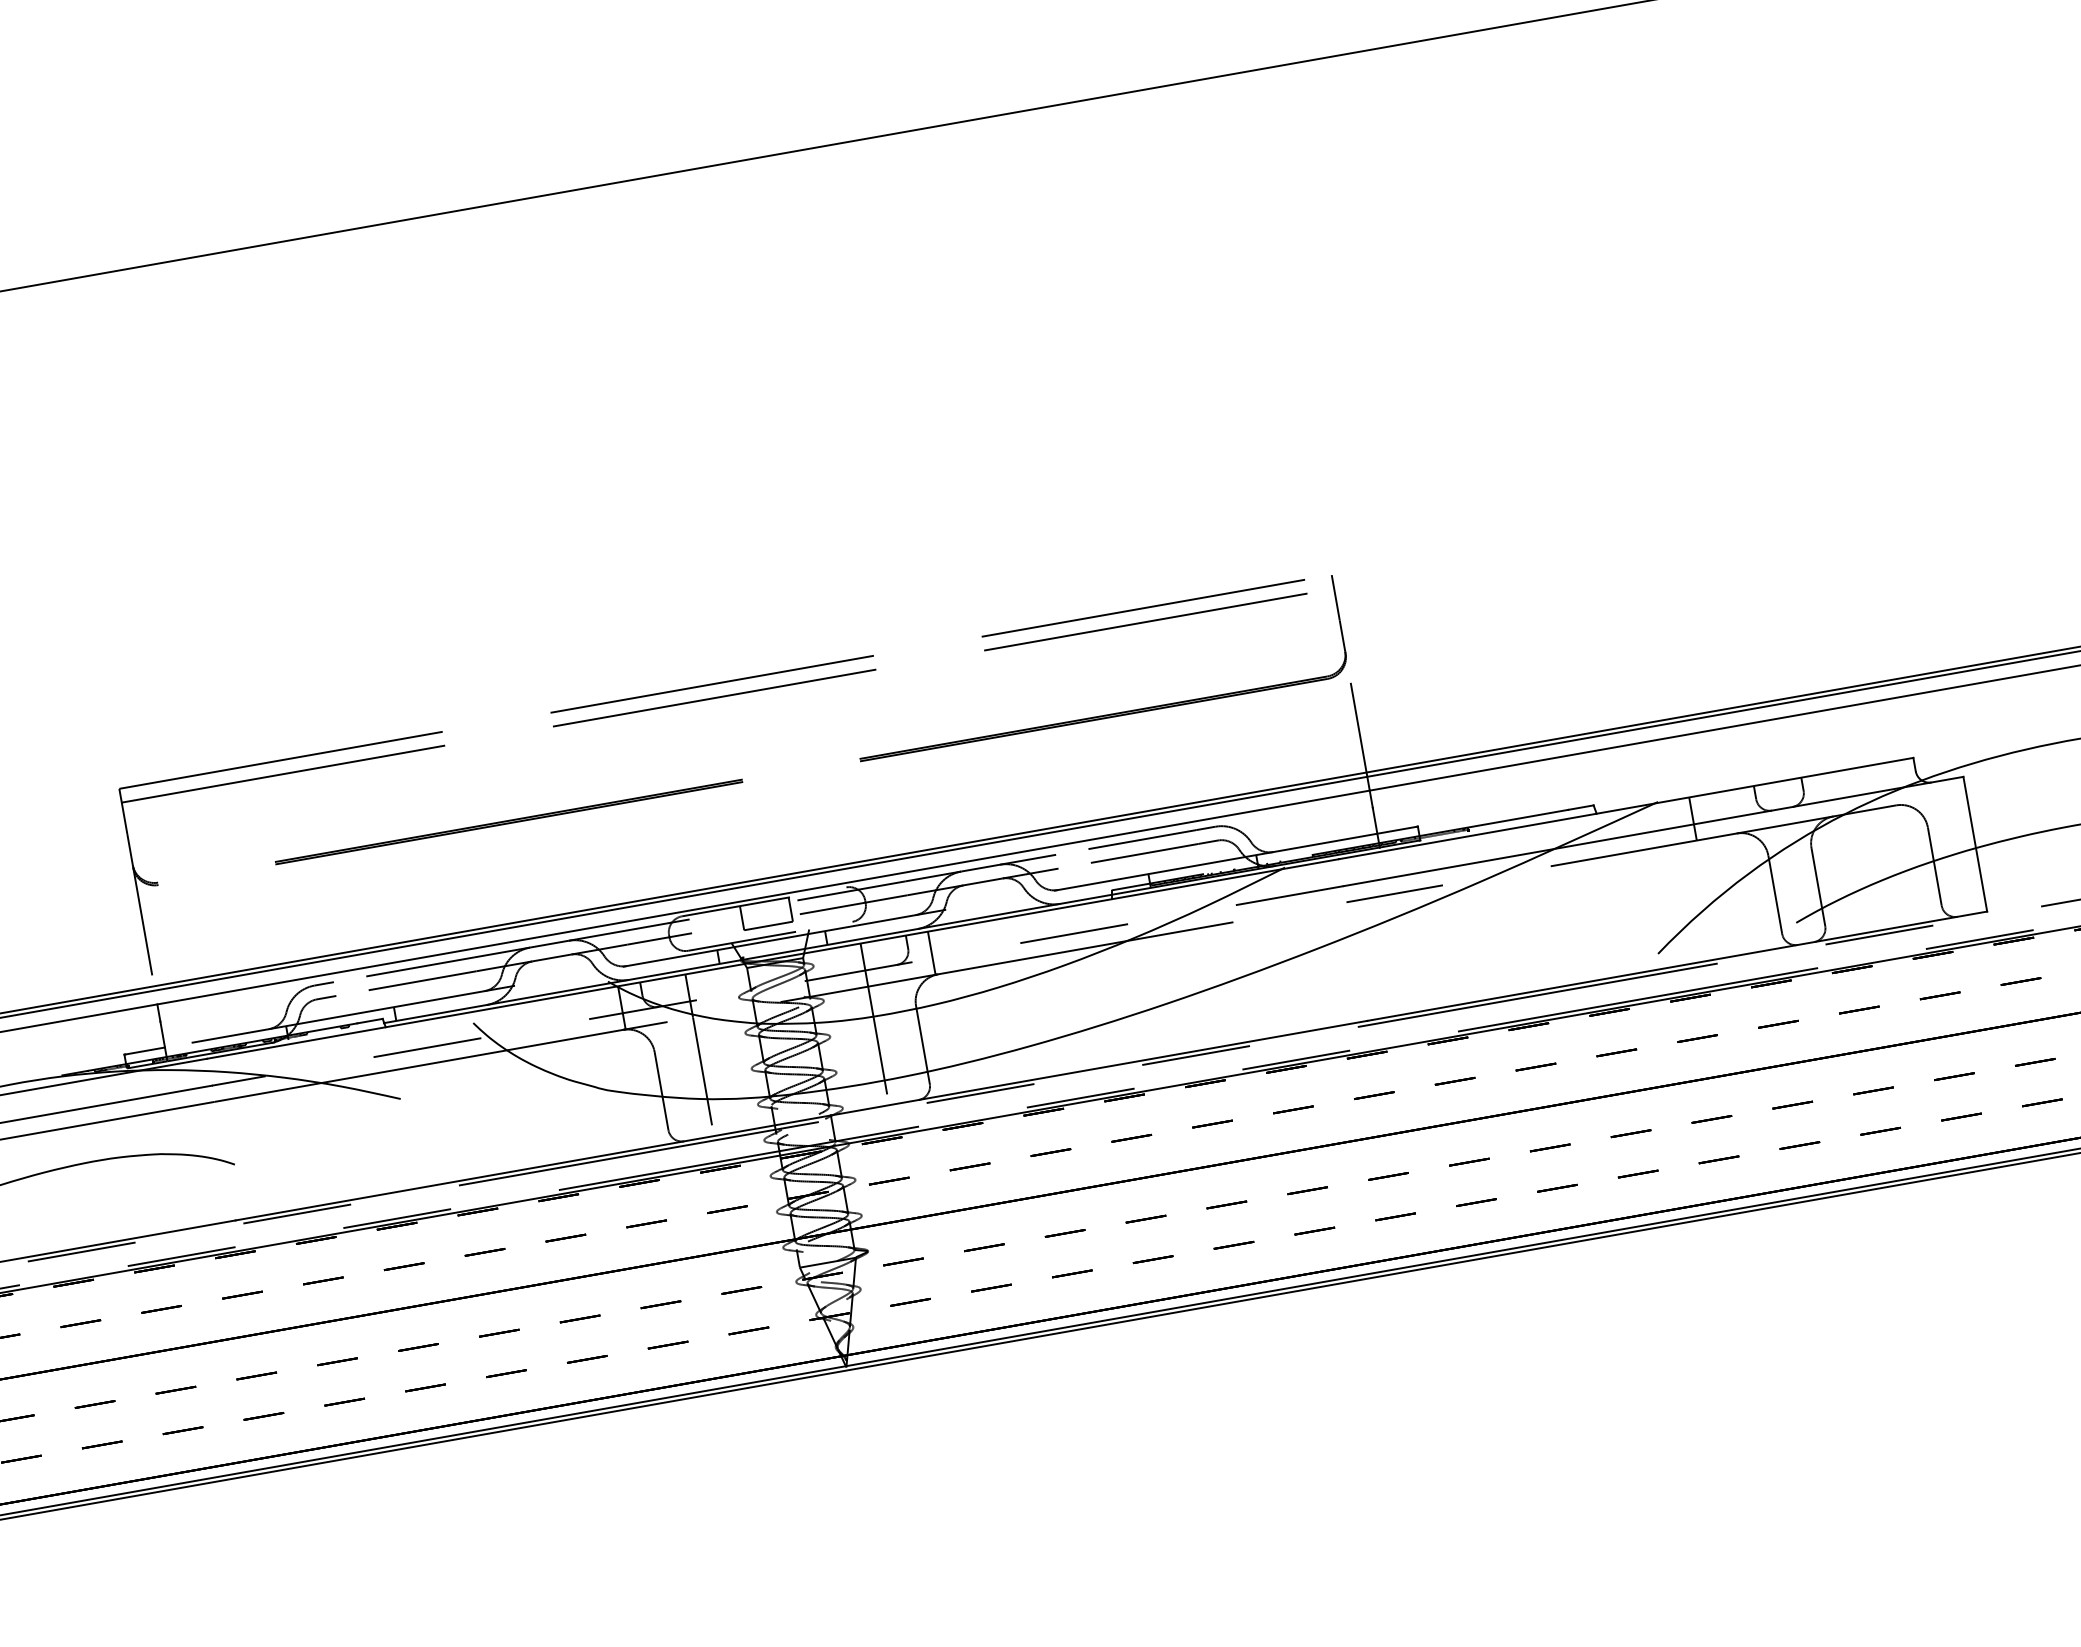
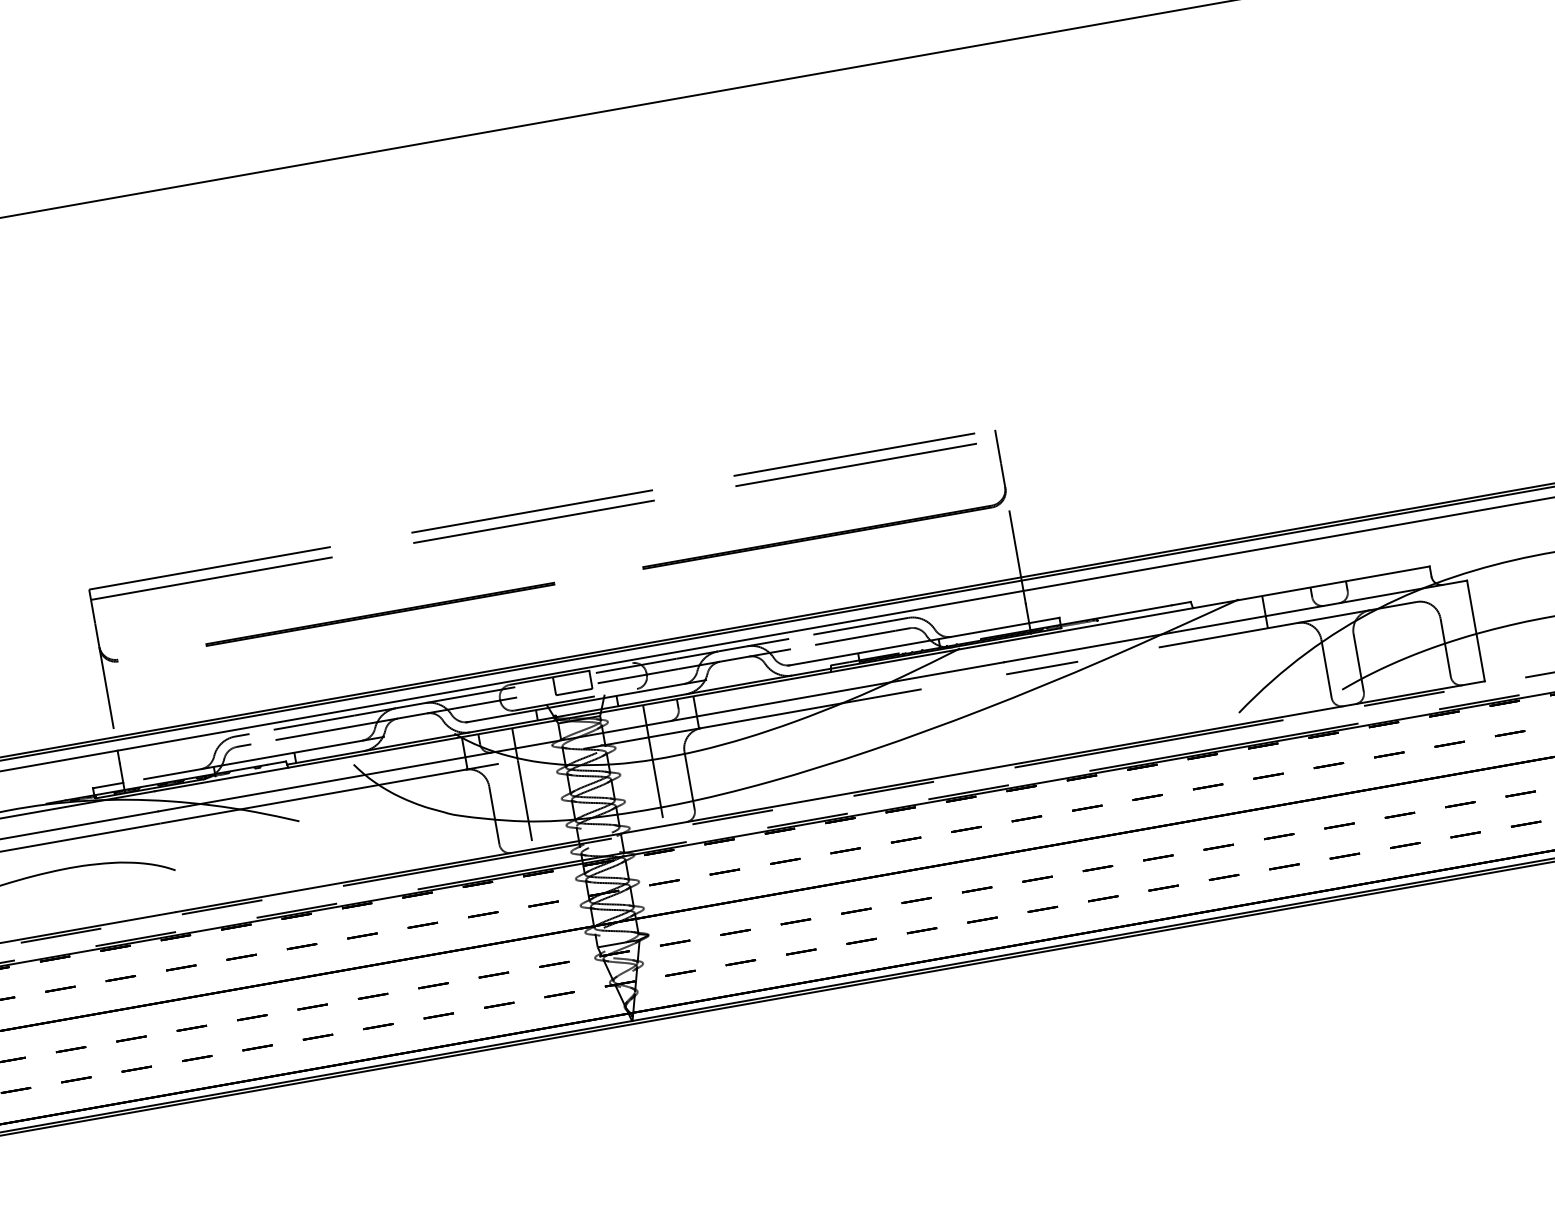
line: (777, 985) -> (580, 736), dashed -> solid

